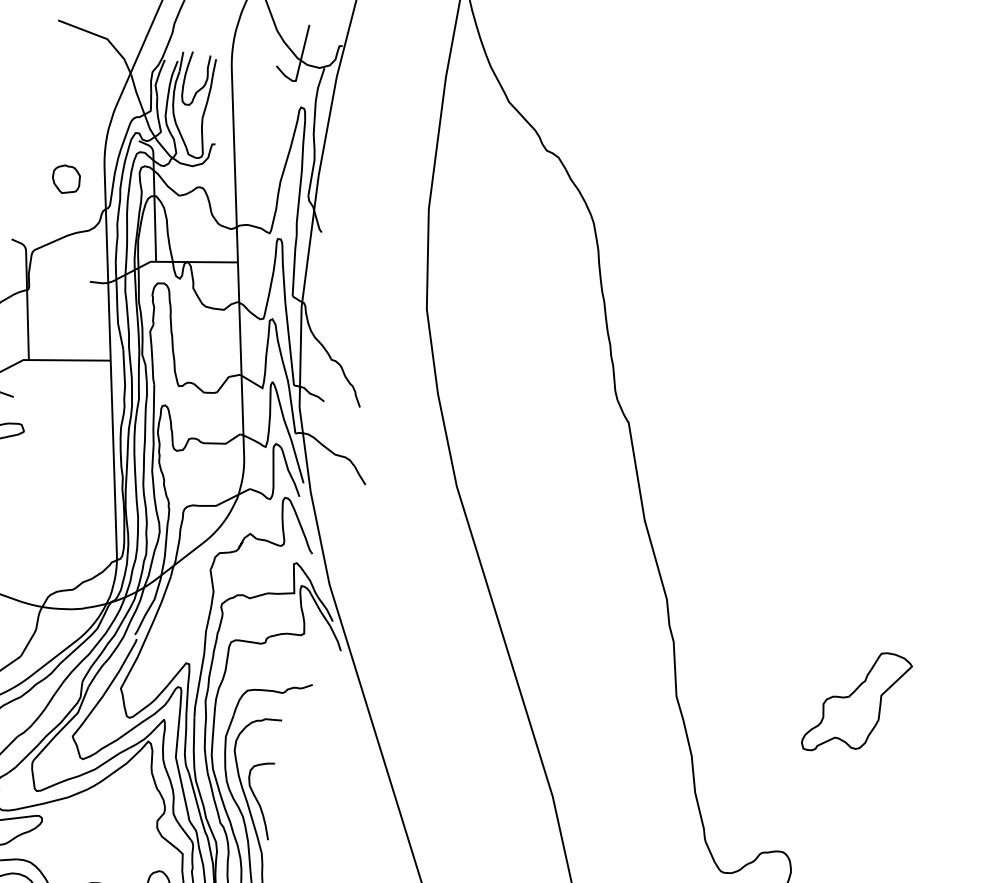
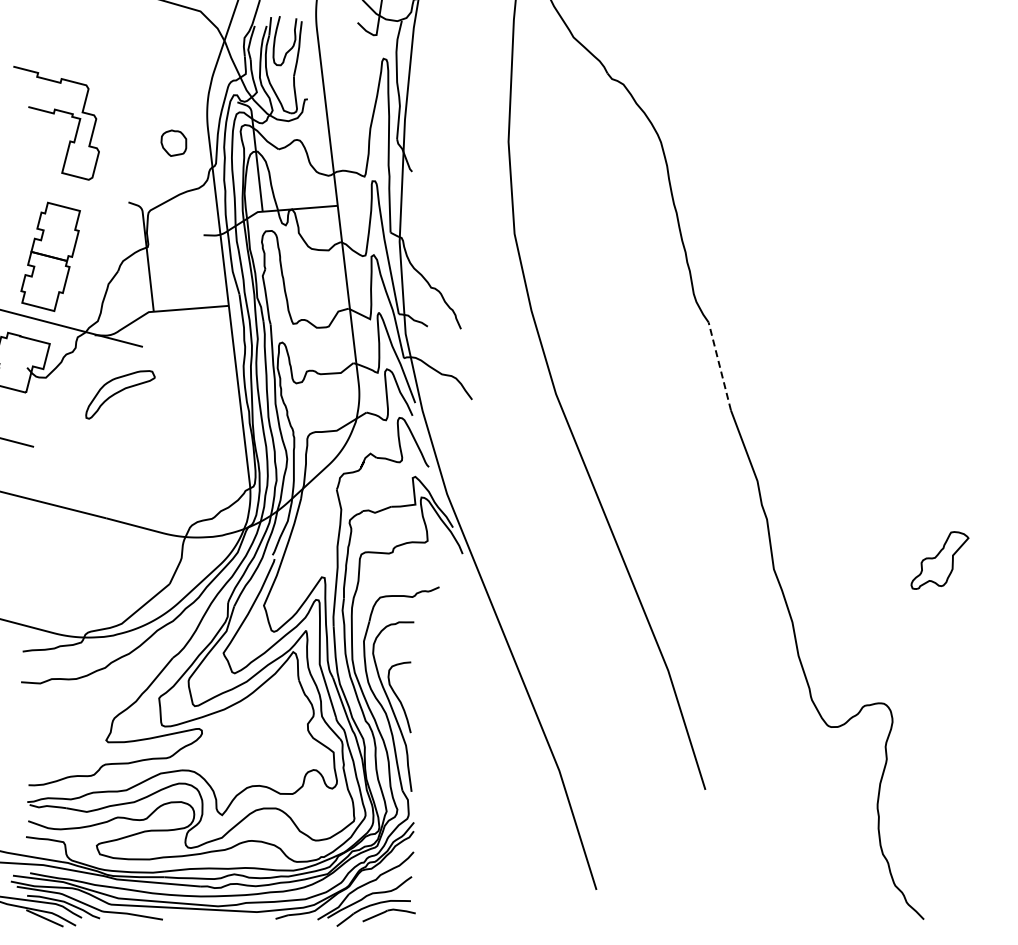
line: (636, 470) -> (719, 365), solid -> dashed
part: (856, 702) -> (939, 560), size x0.6

